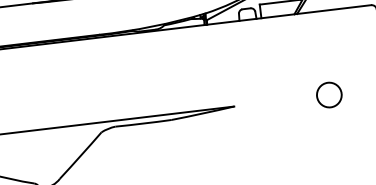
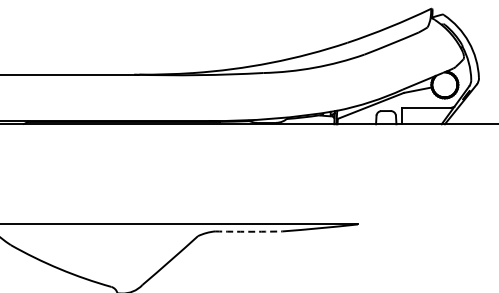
circle: (329, 94) -> (471, 223), removed
arc: (143, 123) -> (248, 231), solid -> dashed

